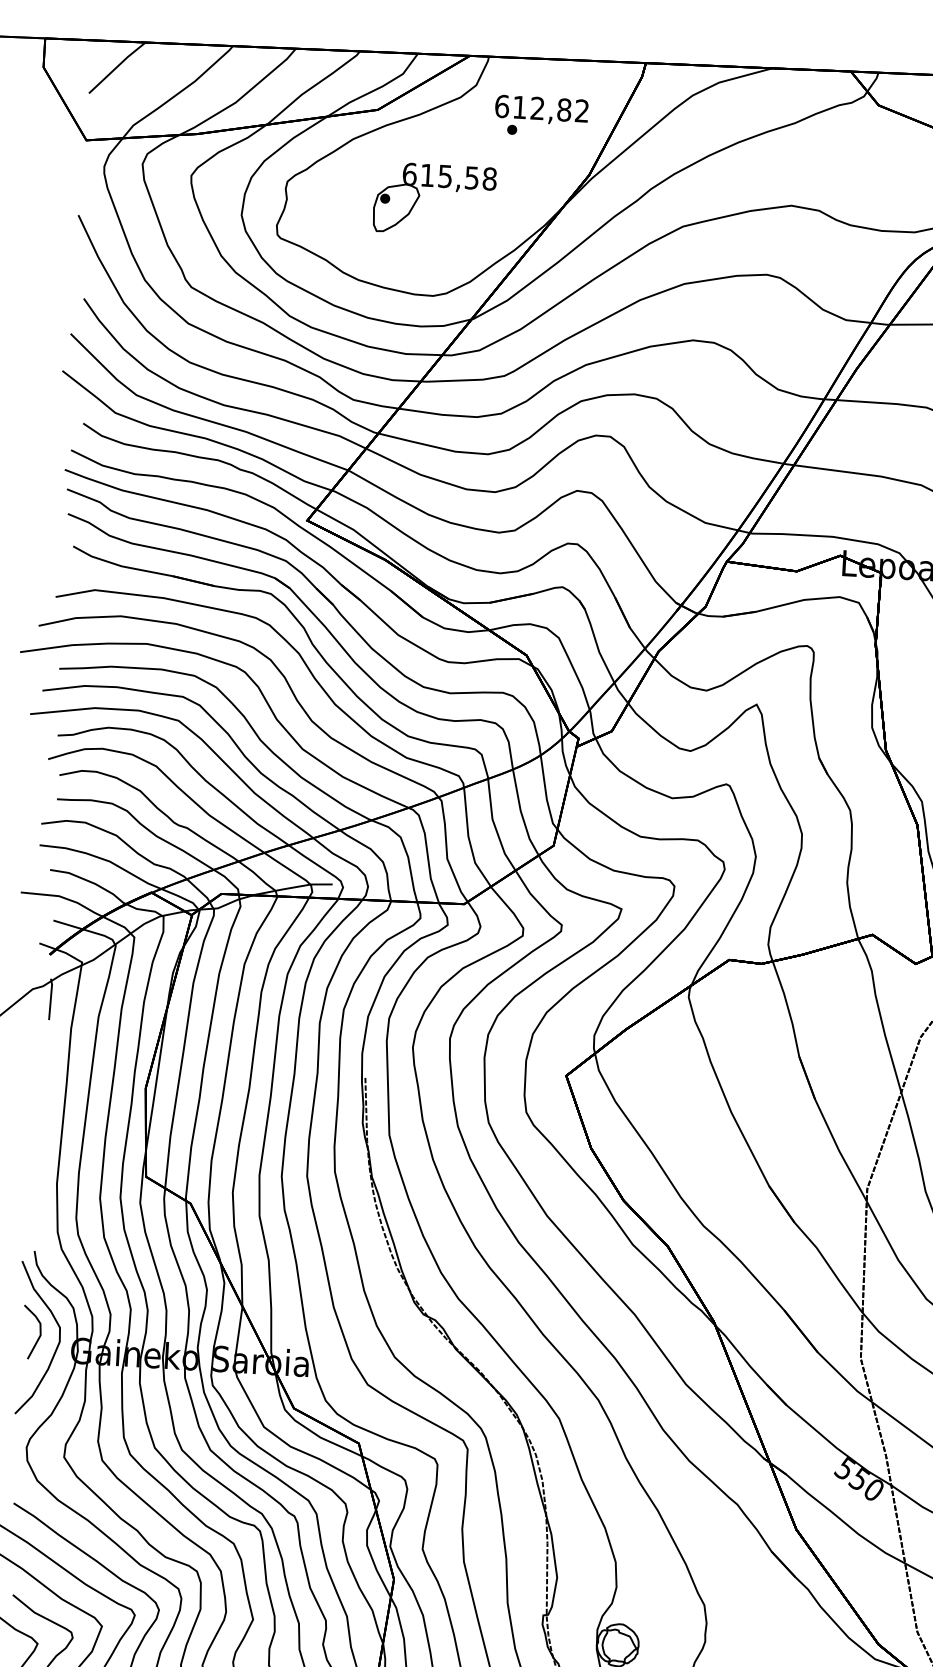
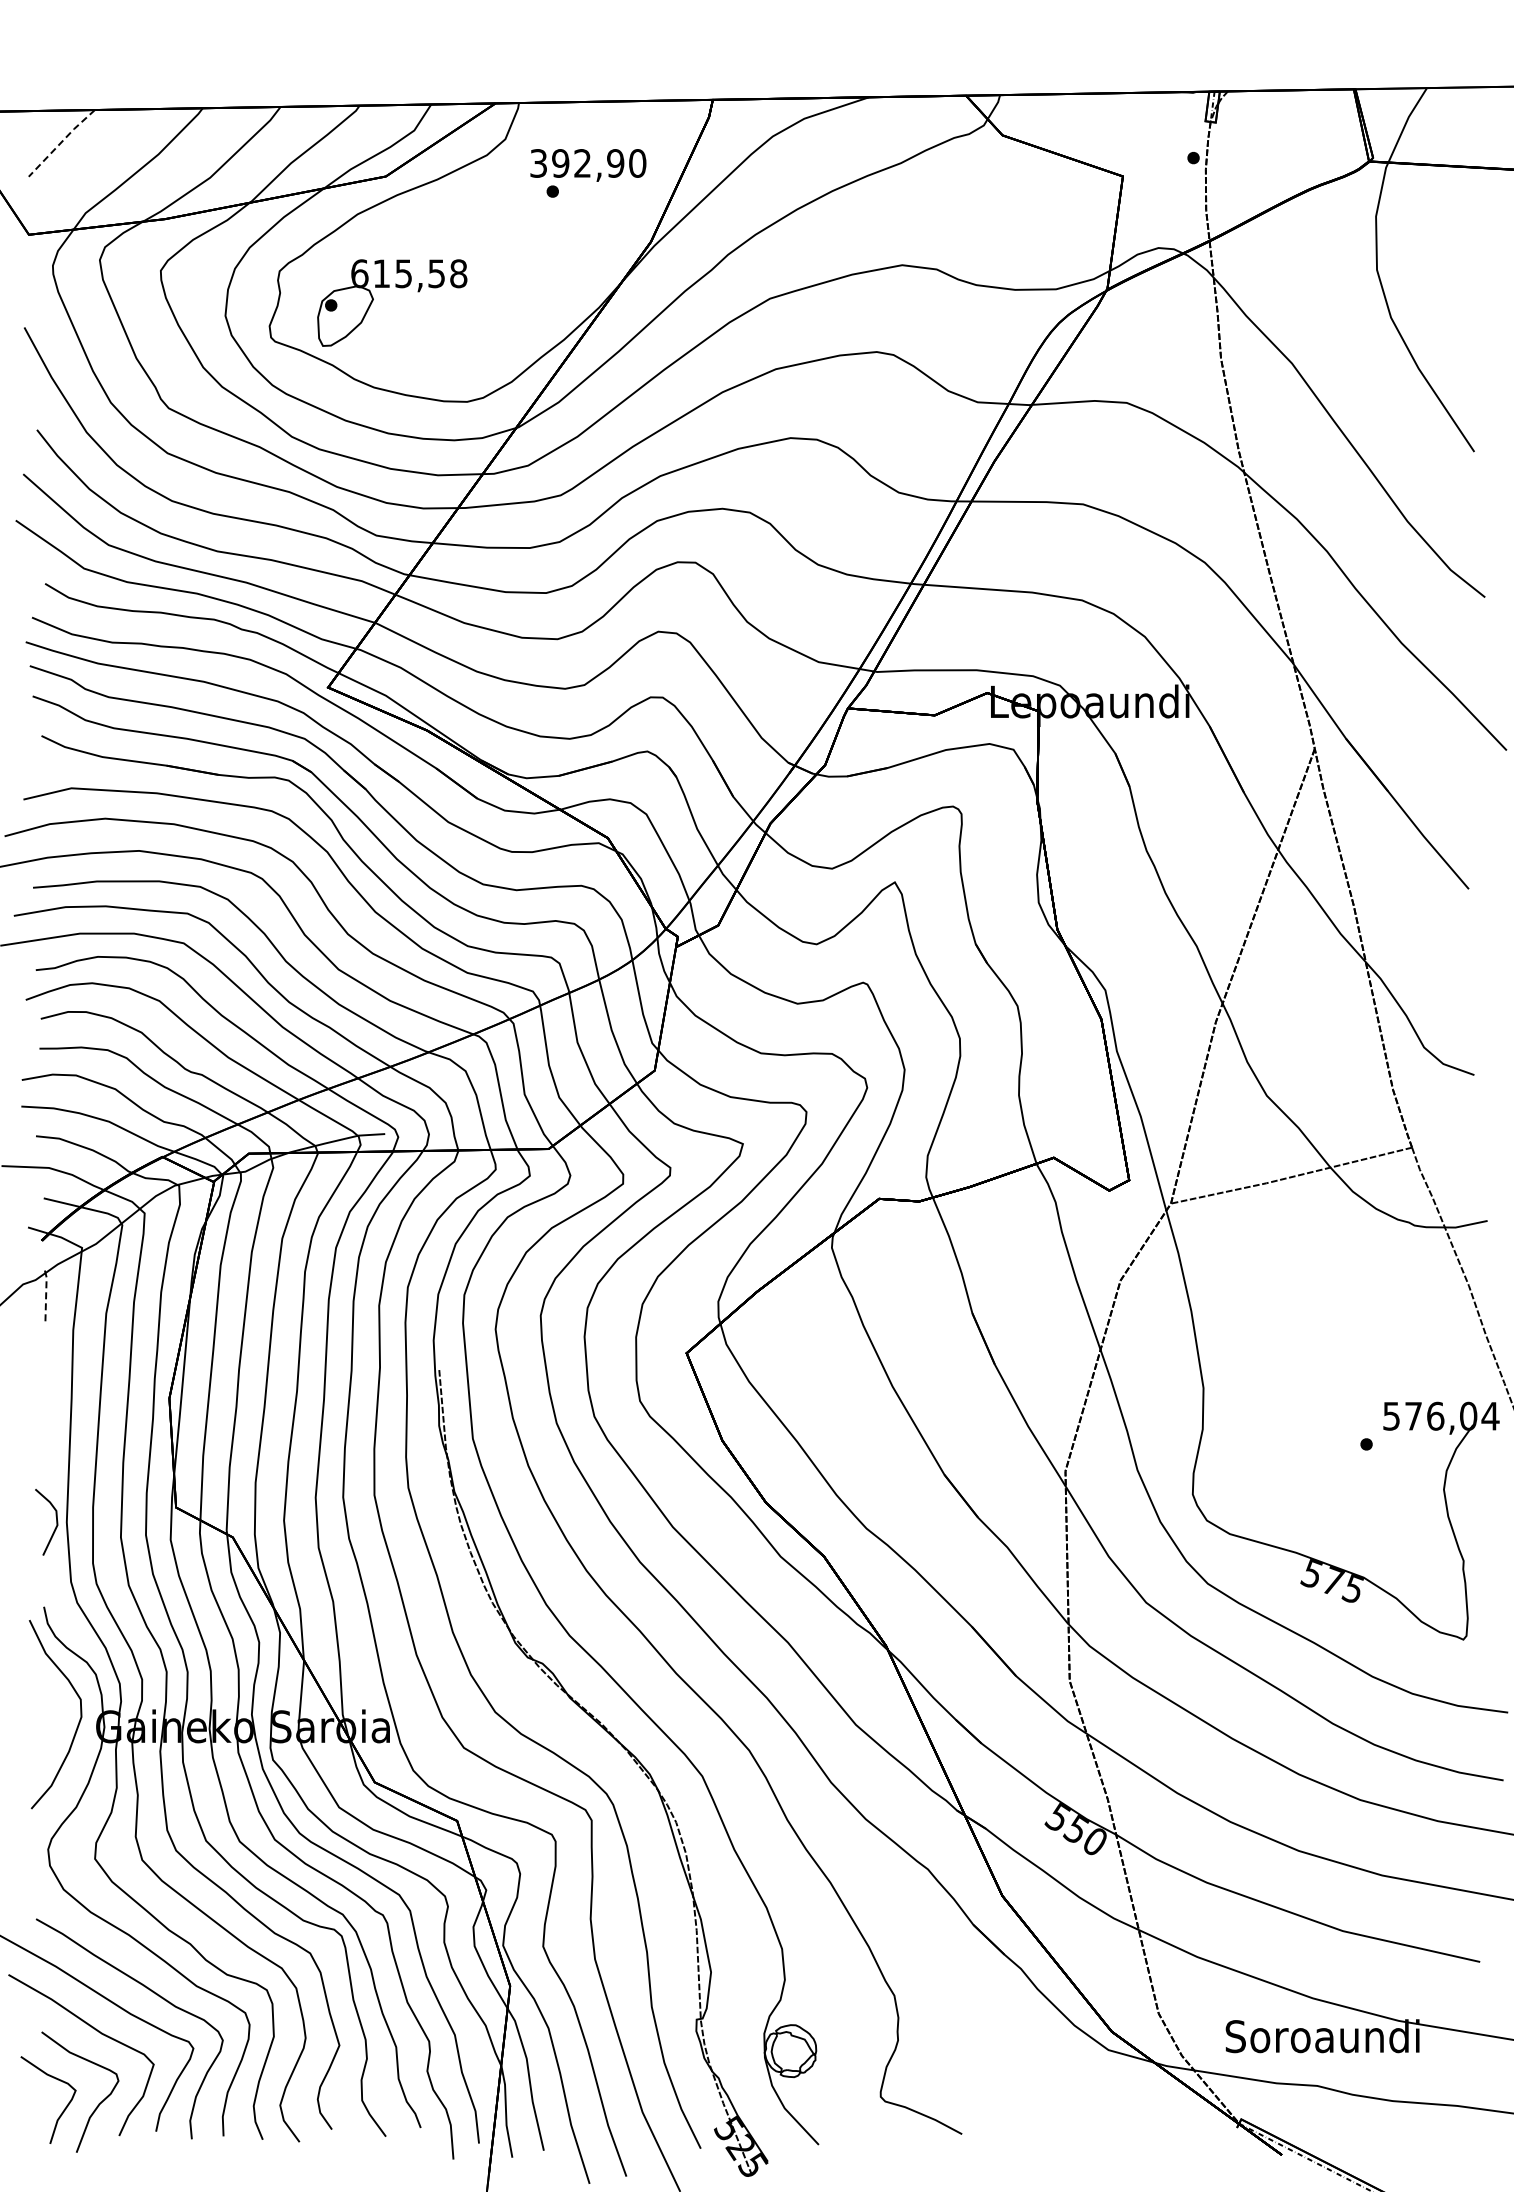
line: (117, 67) -> (61, 142), solid -> dashed
text: (542, 108) -> (588, 163), 612,82 -> 392,90
part: (433, 186) -> (389, 287), moved
line: (51, 998) -> (46, 1294), solid -> dashed
line: (39, 1336) -> (55, 1526), moved

